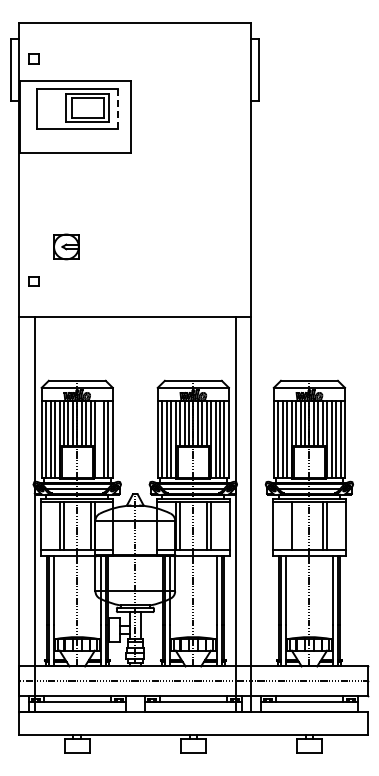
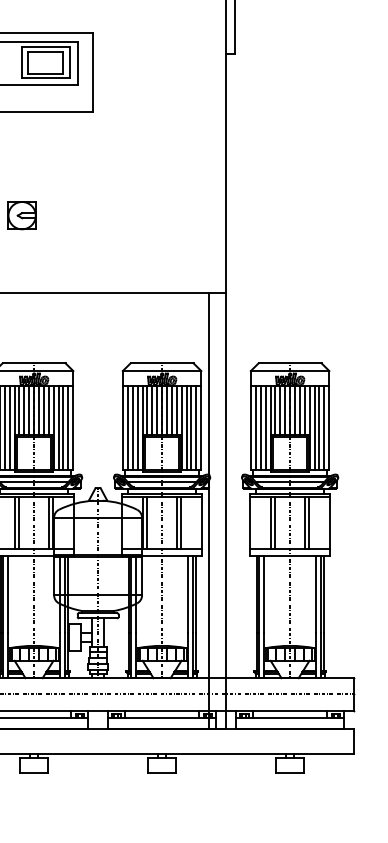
line: (117, 108) -> (78, 63), dashed -> solid
line: (99, 439) -> (58, 427), added
line: (295, 525) -> (274, 522), added

